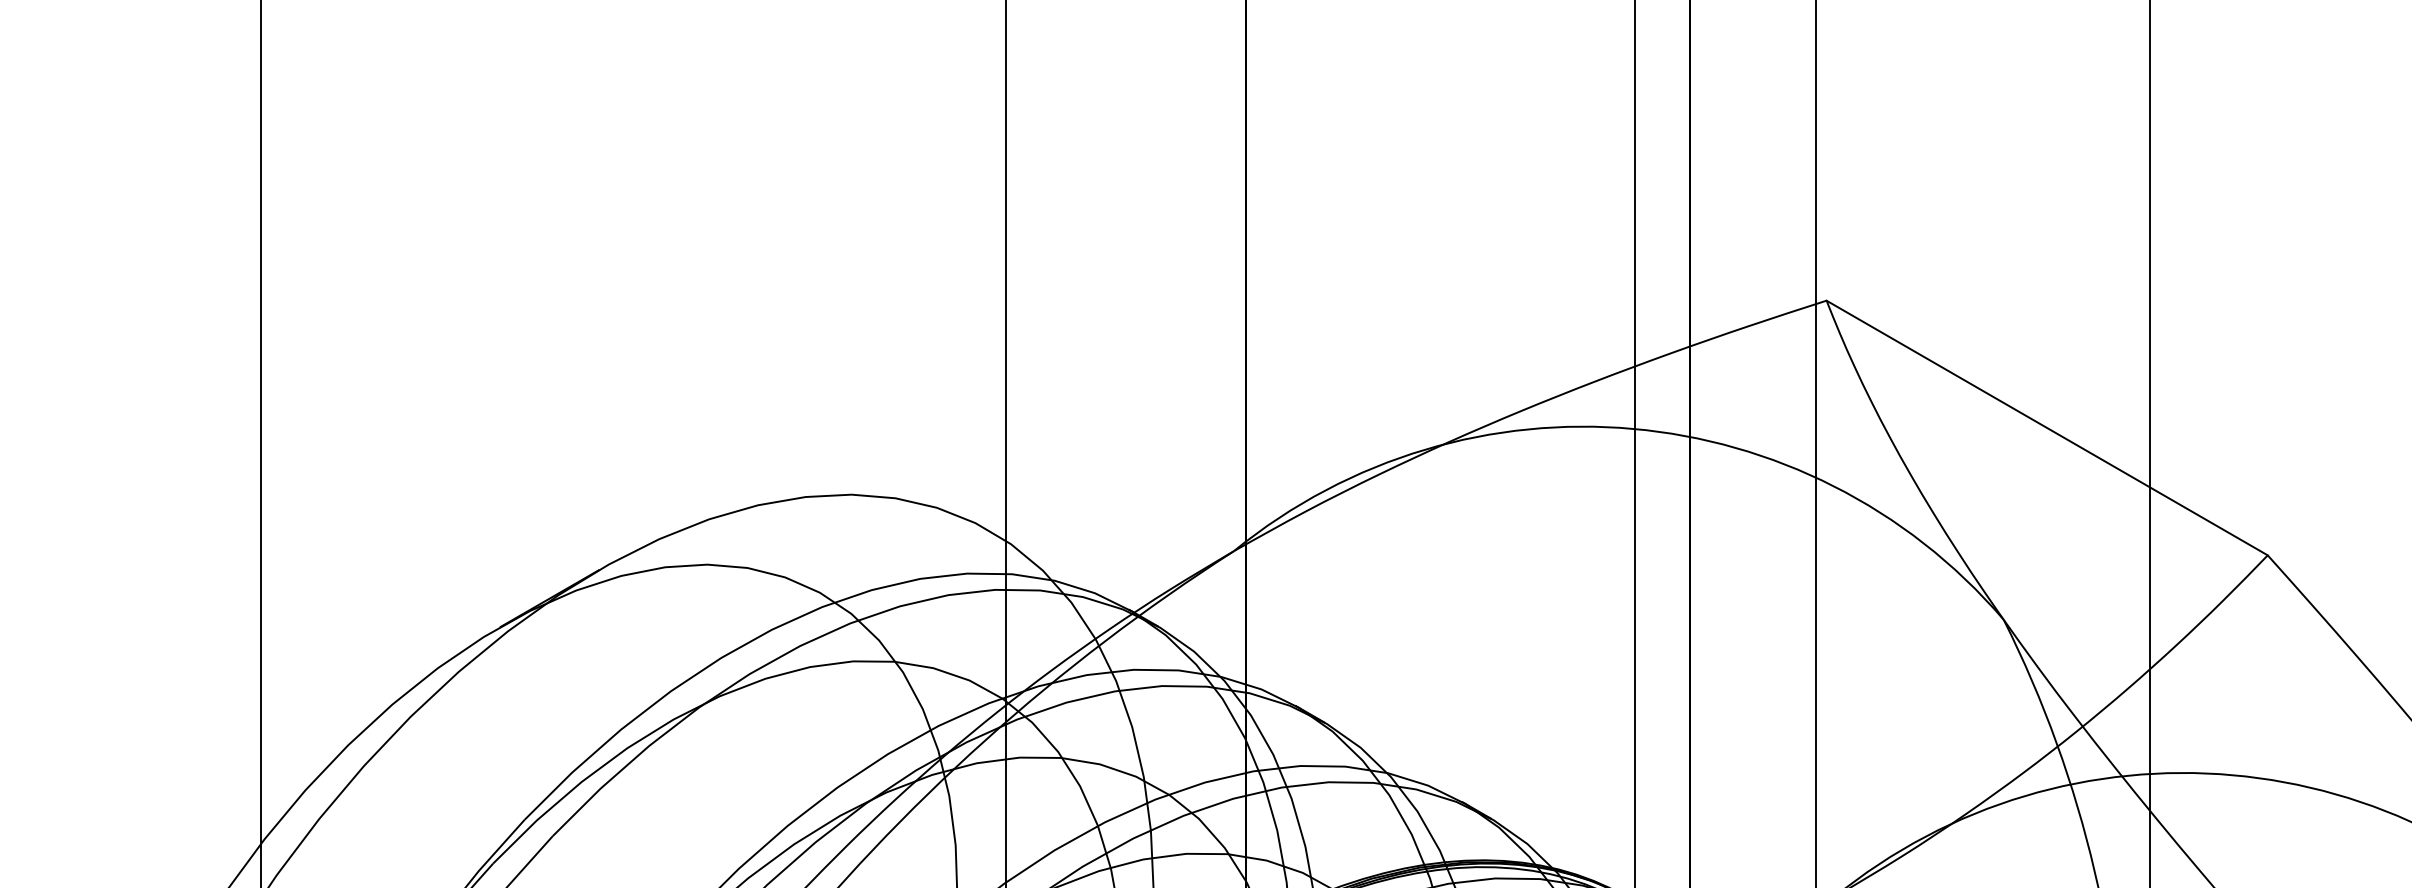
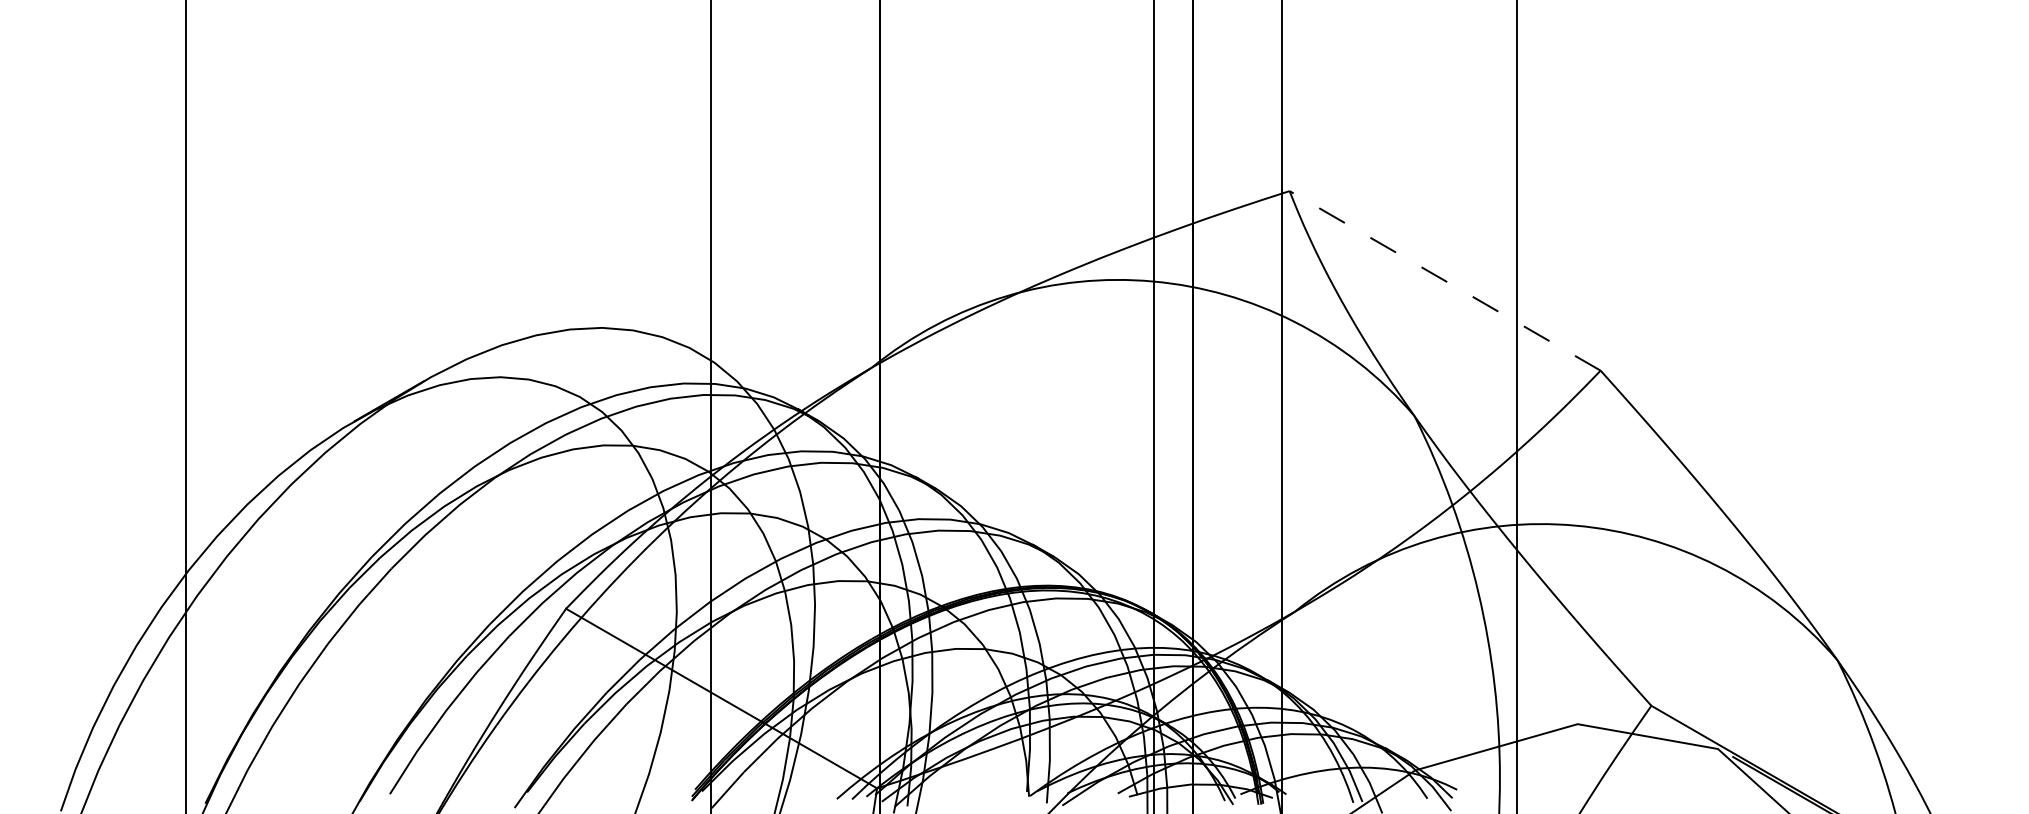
line: (2047, 427) -> (1445, 280), solid -> dashed

